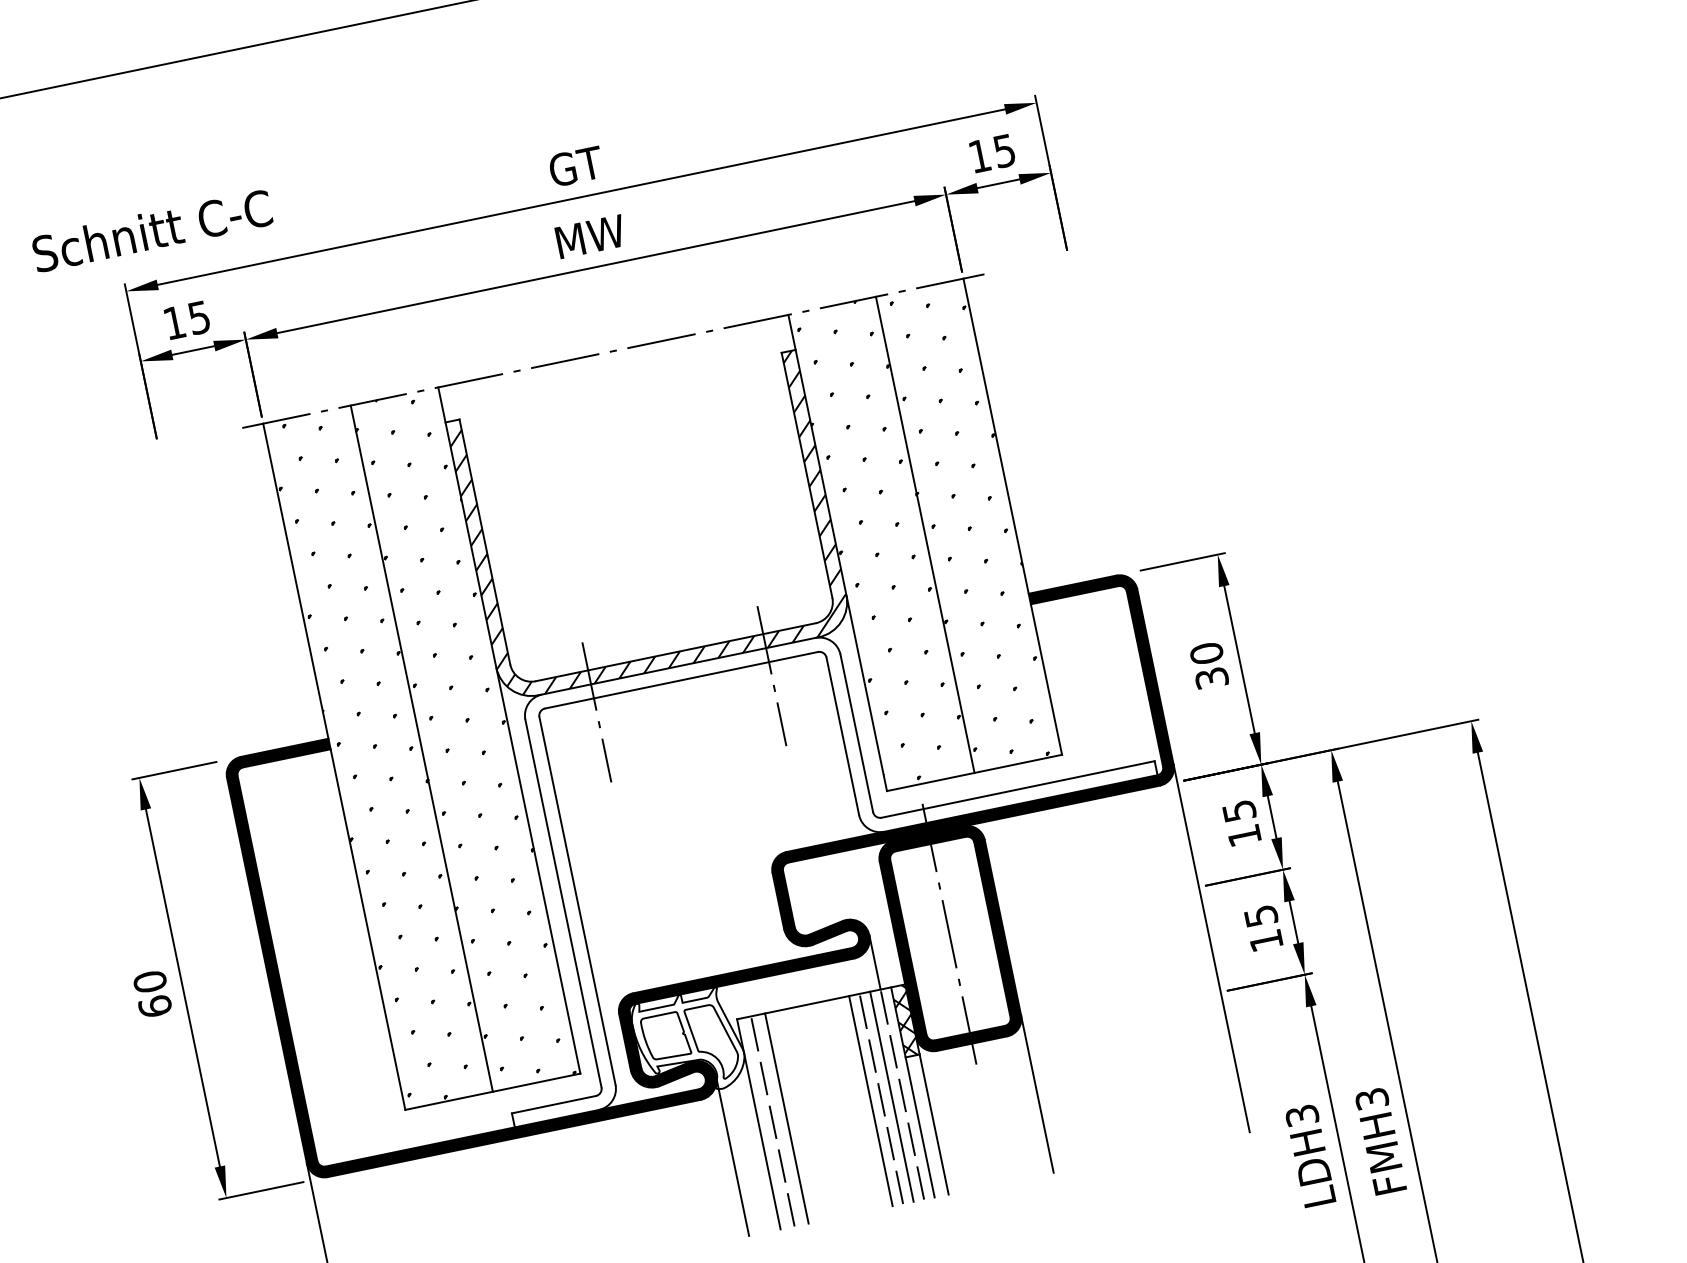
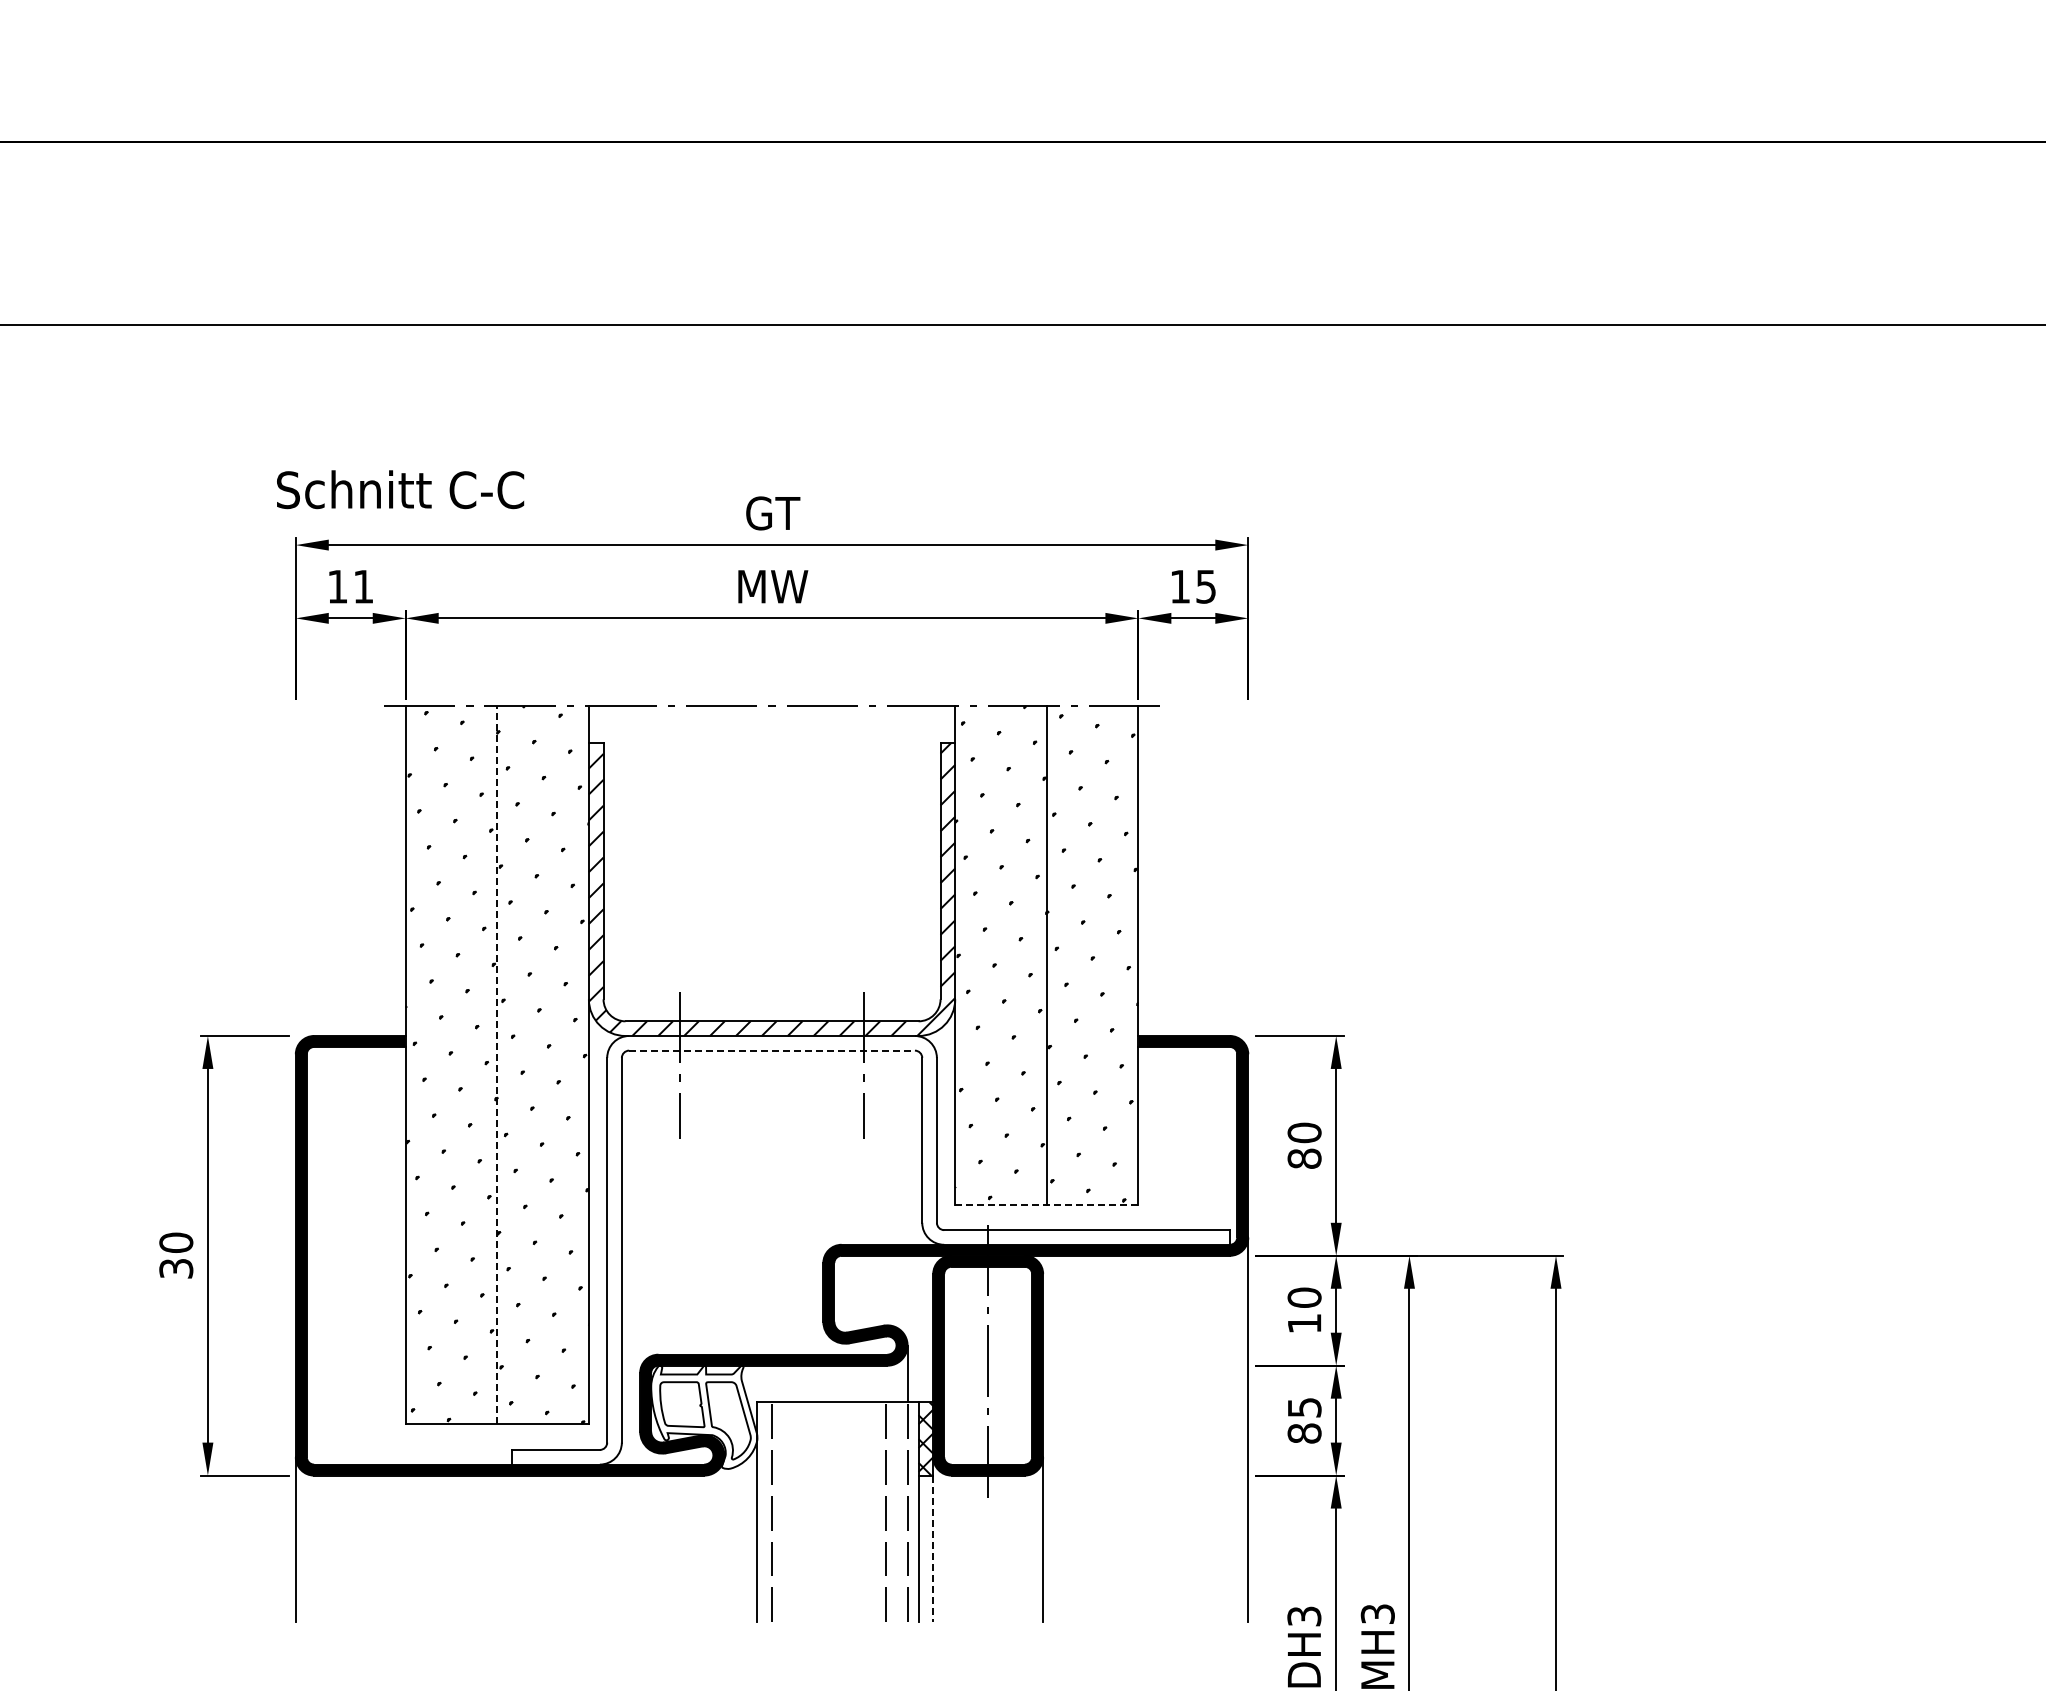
text: (152, 230) -> (400, 489), moved
text: (199, 317) -> (363, 586), 15 -> 11
text: (1211, 677) -> (1304, 1158), 30 -> 80
line: (681, 680) -> (772, 1050), solid -> dashed
line: (421, 747) -> (497, 1064), solid -> dashed
line: (974, 773) -> (1046, 1204), solid -> dashed
text: (1239, 810) -> (1304, 1297), 15 -> 10
text: (1266, 940) -> (1304, 1433), 15 -> 85
text: (155, 1006) -> (176, 1268), 60 -> 30
line: (891, 1097) -> (896, 1512), removed
line: (870, 1101) -> (874, 1512), removed
line: (786, 1118) -> (786, 1512), removed
line: (934, 1125) -> (933, 1549), solid -> dashed
line: (732, 1155) -> (724, 1538), removed

